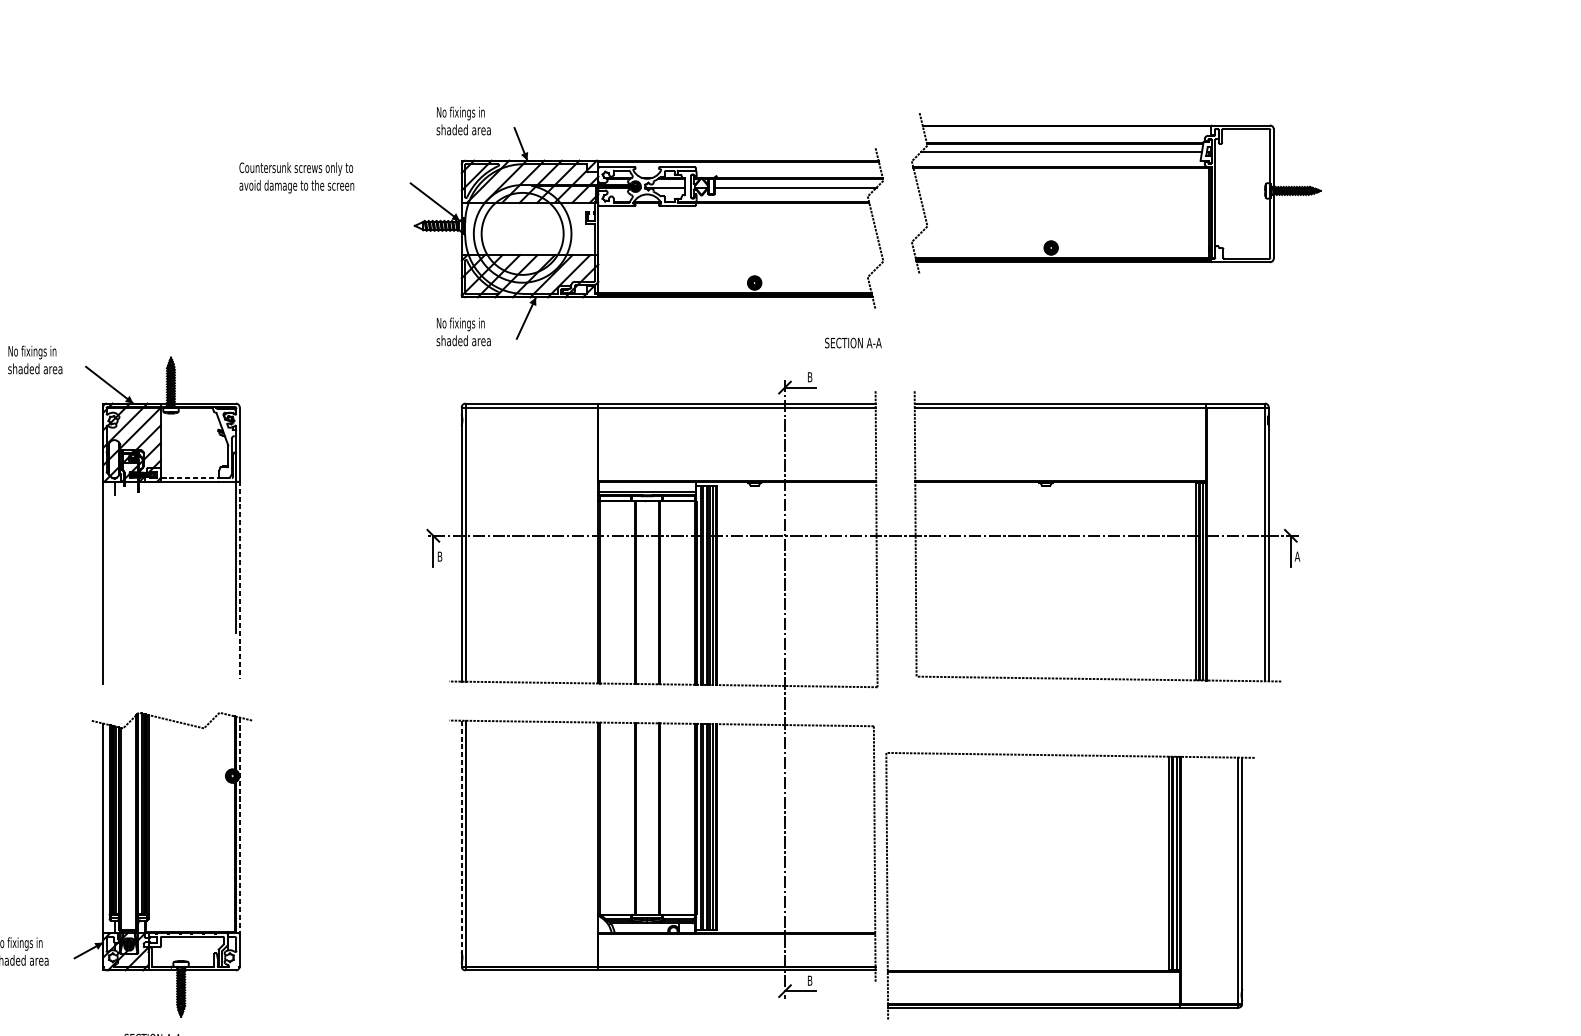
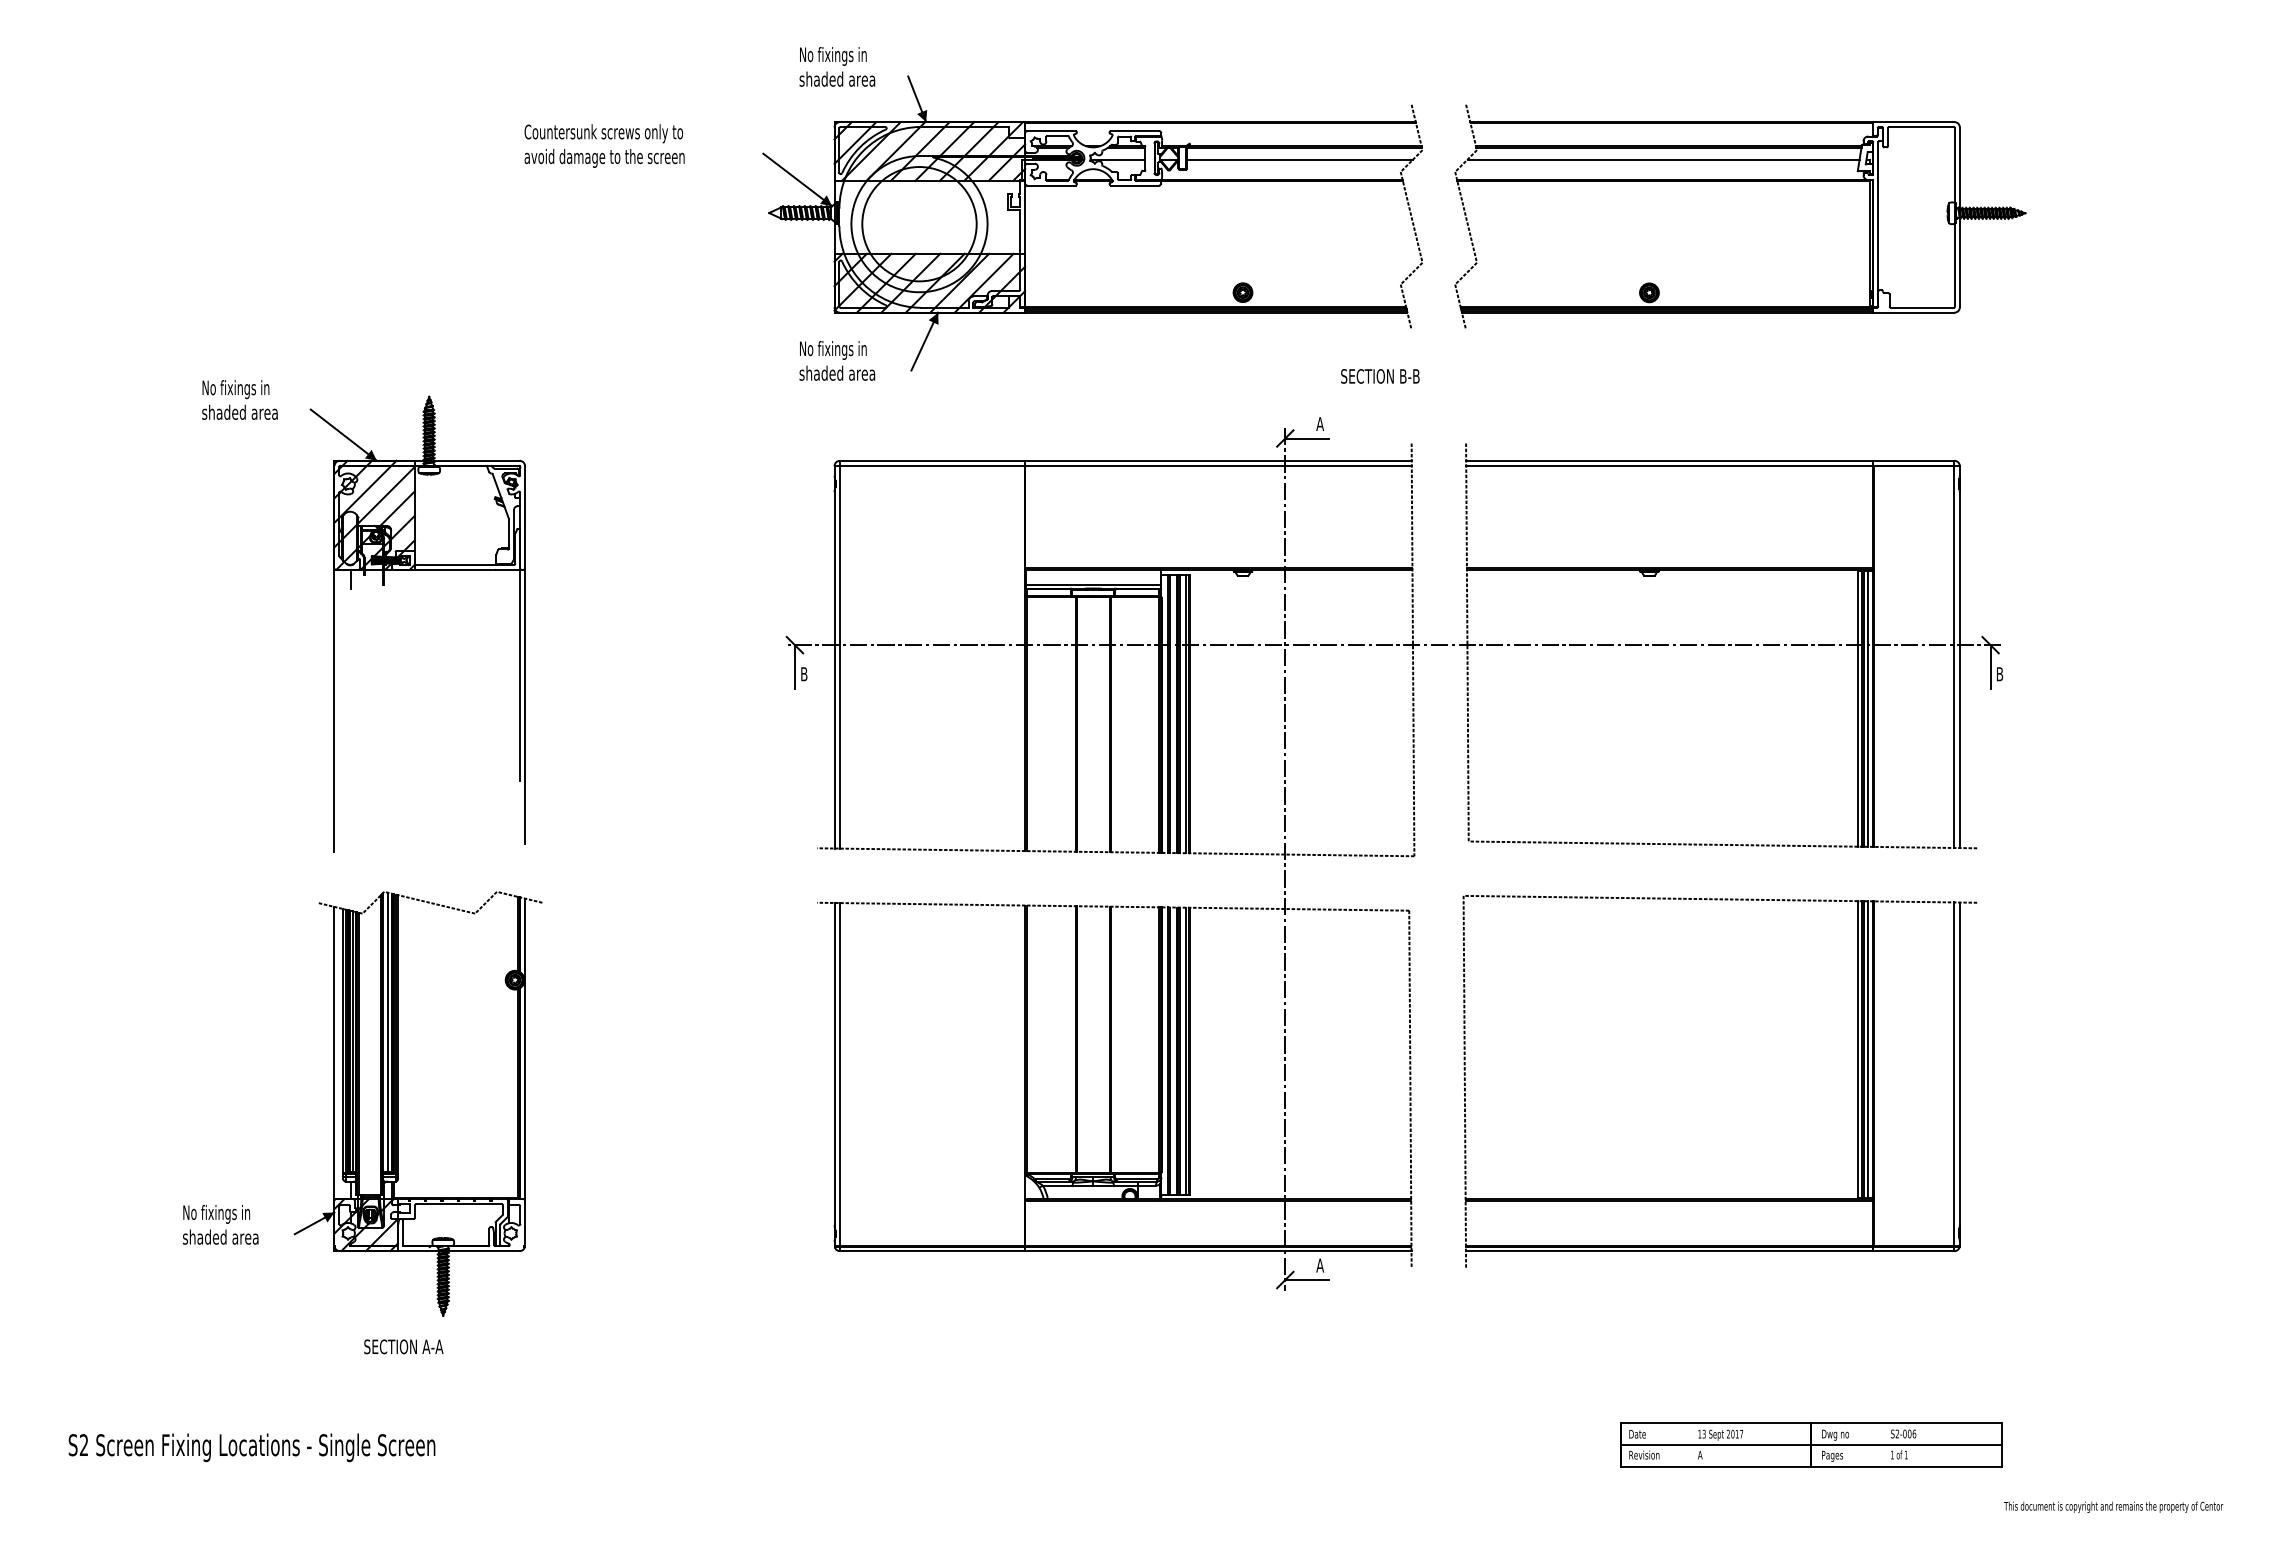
part: (1116, 168) -> (1740, 181), moved
text: (874, 343) -> (1409, 376), SECTION A-A -> SECTION B-B
text: (810, 376) -> (1320, 423), B -> A
line: (197, 477) -> (465, 564), dashed -> solid
text: (1297, 556) -> (1999, 674), A -> B
line: (240, 579) -> (525, 706), dashed -> solid
line: (240, 826) -> (525, 1050), dashed -> solid
line: (461, 836) -> (834, 1064), dashed -> solid
part: (1069, 969) -> (1719, 1198), moved
text: (809, 980) -> (1319, 1265), B -> A

